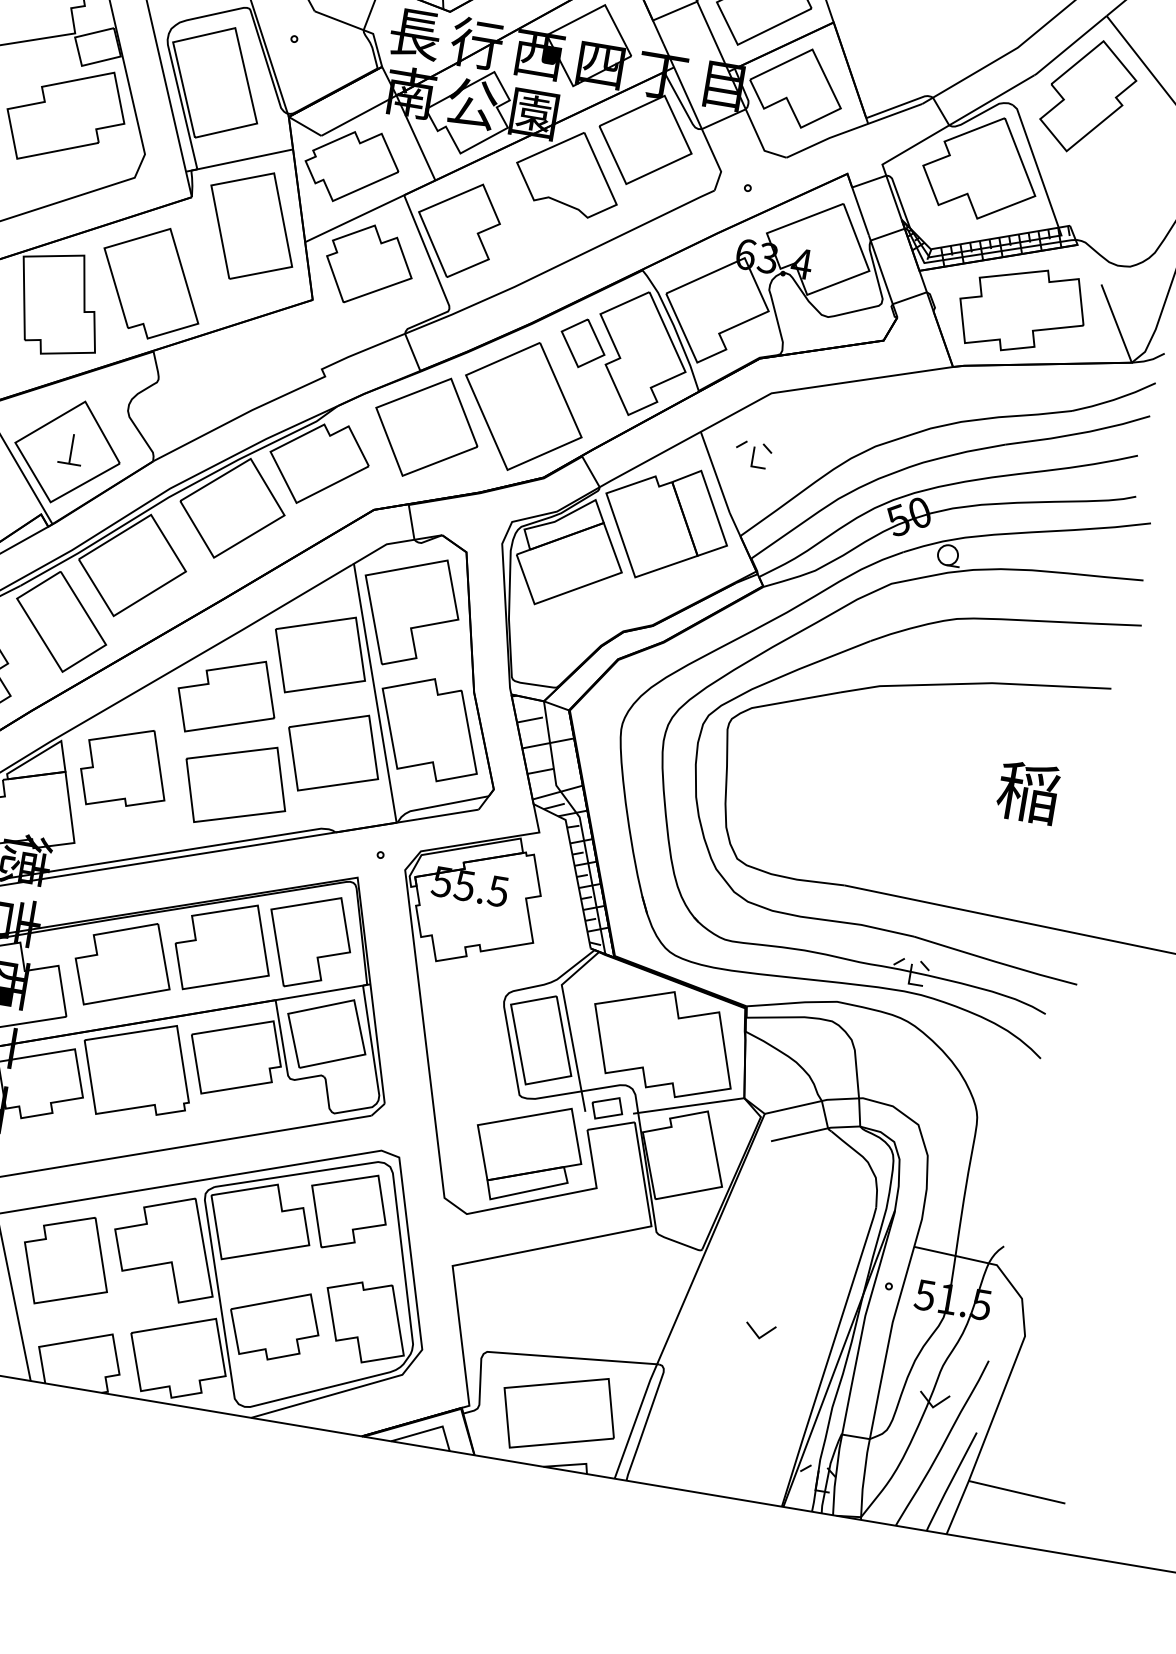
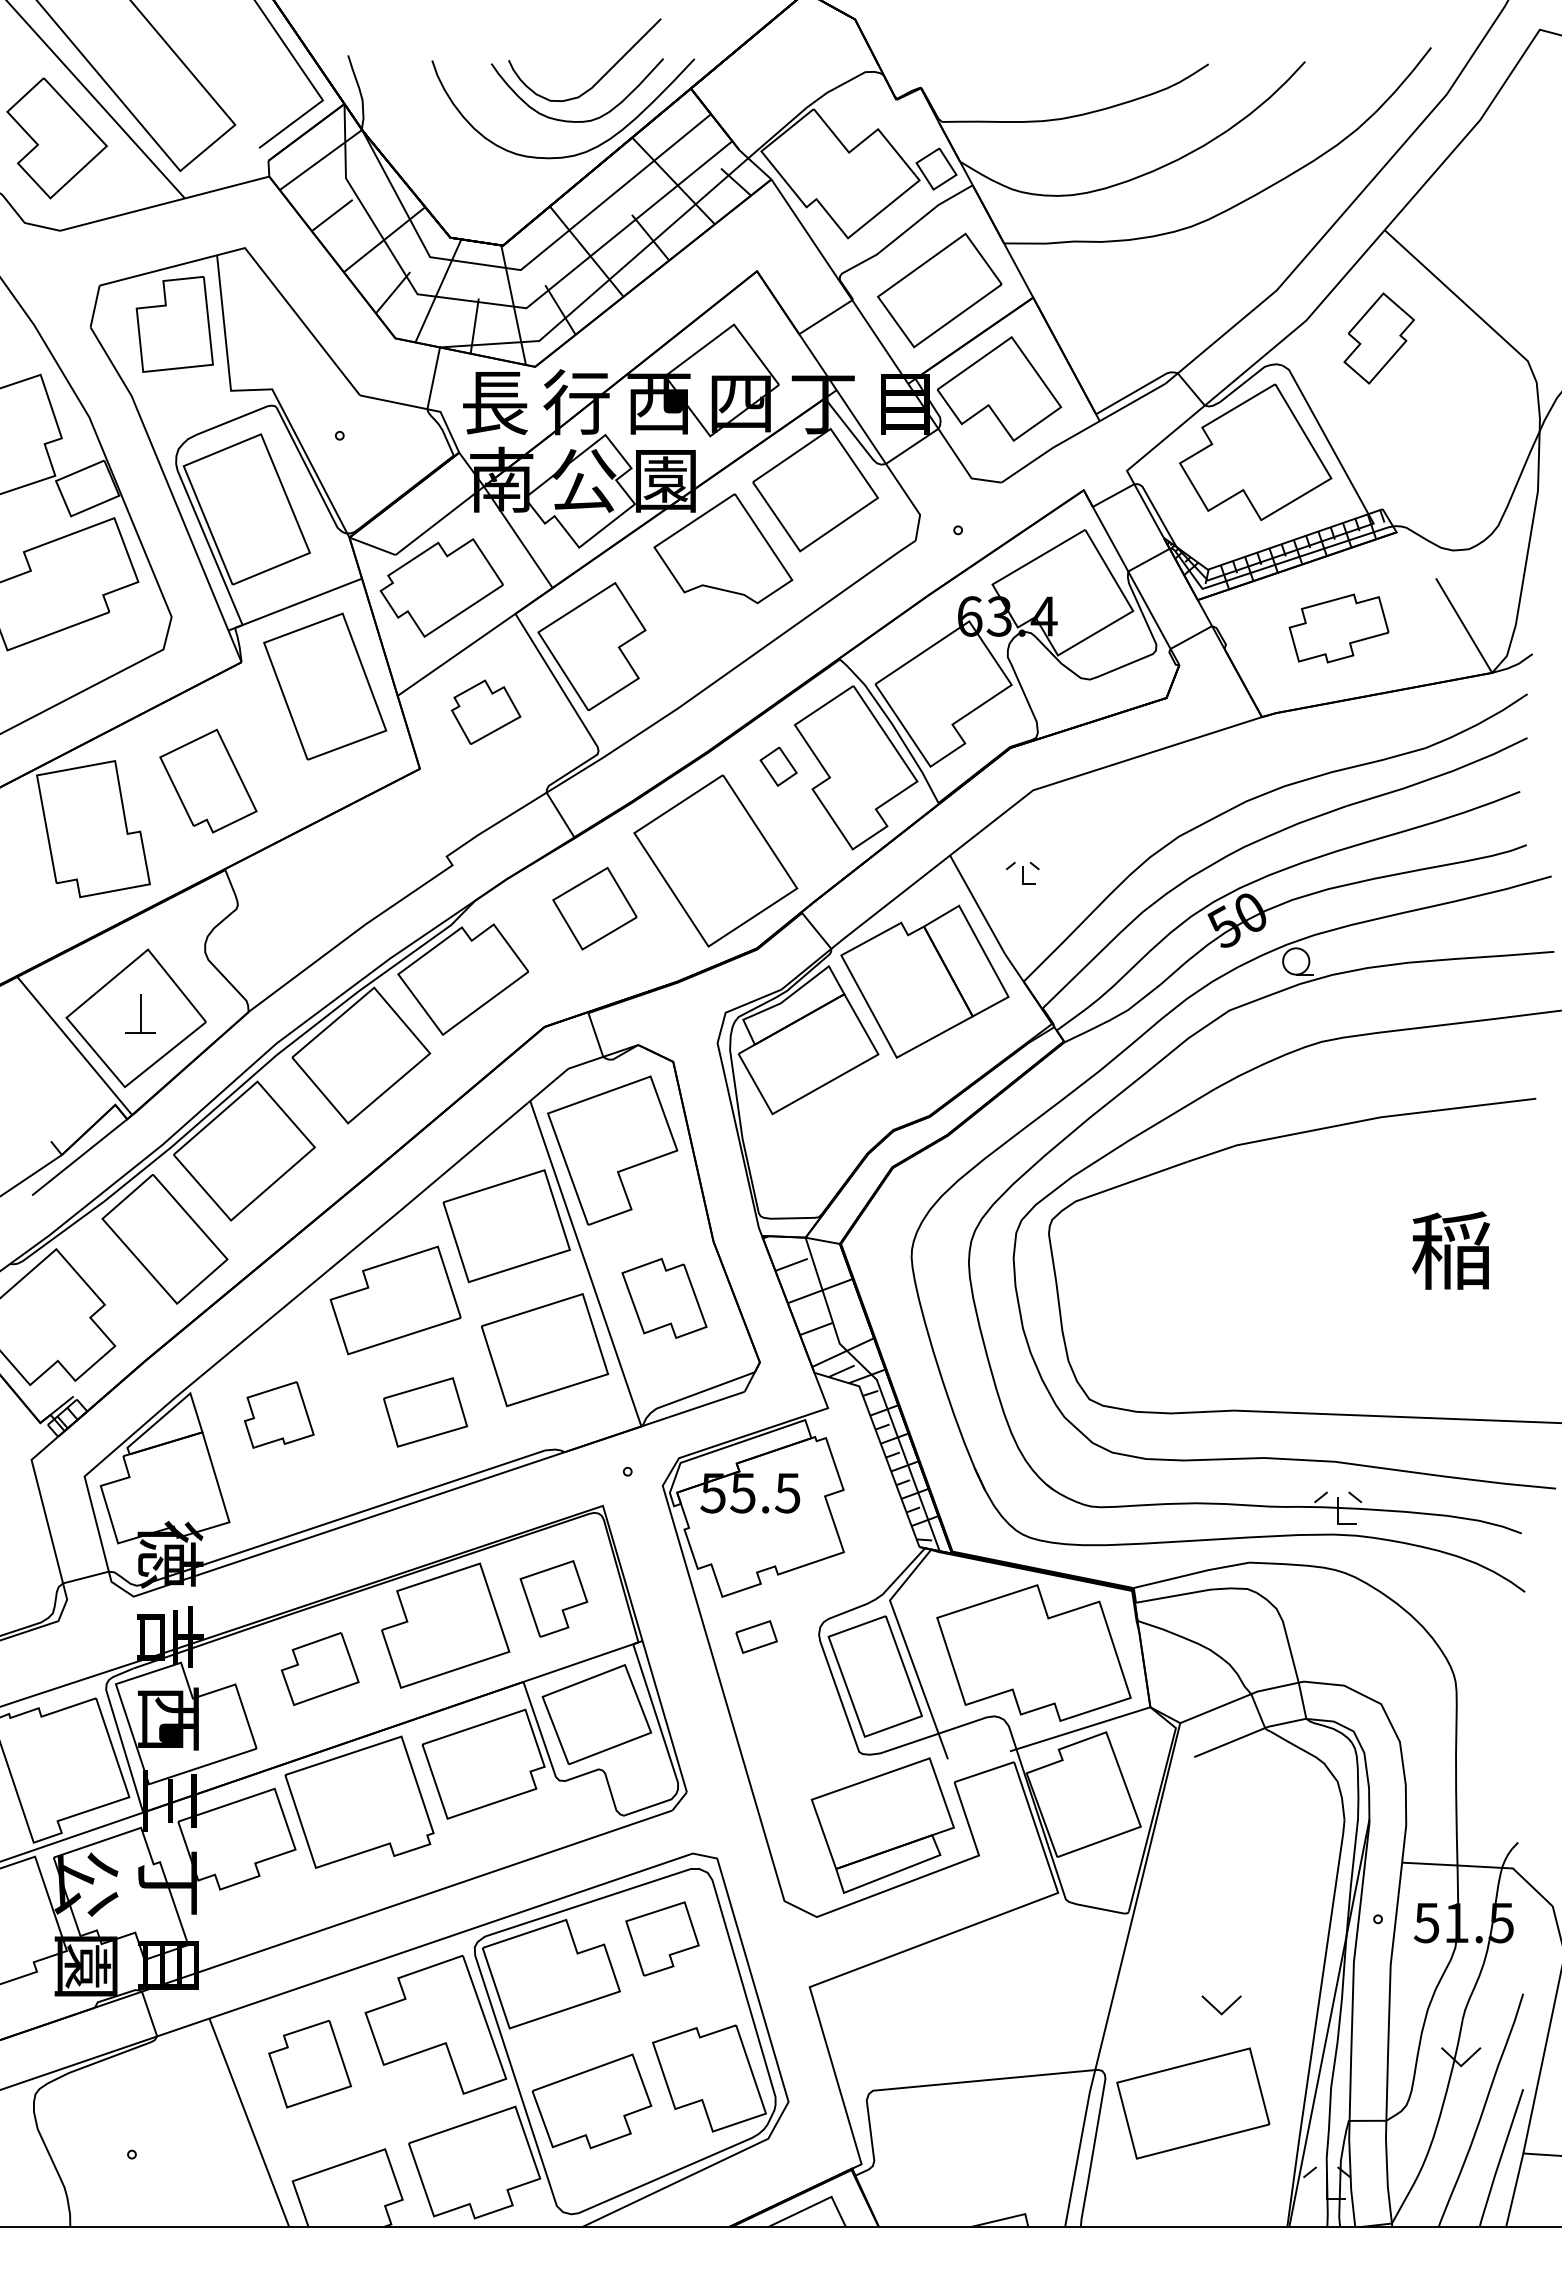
part: (1089, 96) -> (1379, 338), size x0.6
part: (369, 265) -> (486, 712), size x0.6
part: (152, 282) -> (208, 780), size x0.7
part: (1021, 309) -> (1338, 628), size x0.6
part: (582, 343) -> (778, 766), size x0.6
part: (426, 426) -> (594, 908), size x0.6
part: (753, 454) -> (1022, 873), size x0.7
part: (430, 729) -> (664, 1298), size x0.6
part: (125, 768) -> (279, 1414), size x0.6
part: (235, 785) -> (425, 1412), size x0.6
part: (308, 941) -> (553, 1598), size x0.6
part: (124, 964) -> (320, 1668), size x0.6
part: (607, 1107) -> (756, 1636), moved
part: (347, 1210) -> (662, 1938), size x0.7
part: (66, 1260) -> (309, 2063), size x0.7
part: (559, 1413) -> (1193, 2103), moved

